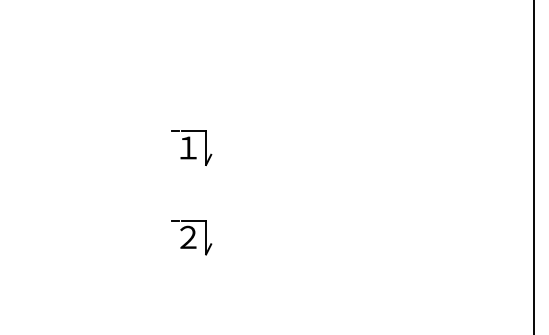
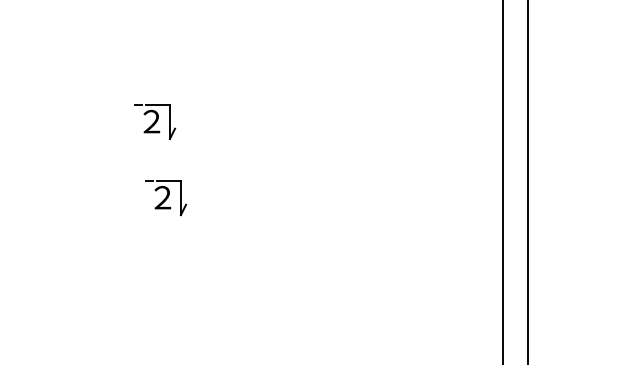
text: (188, 146) -> (151, 120), １ -> ２
part: (191, 238) -> (166, 198), moved

